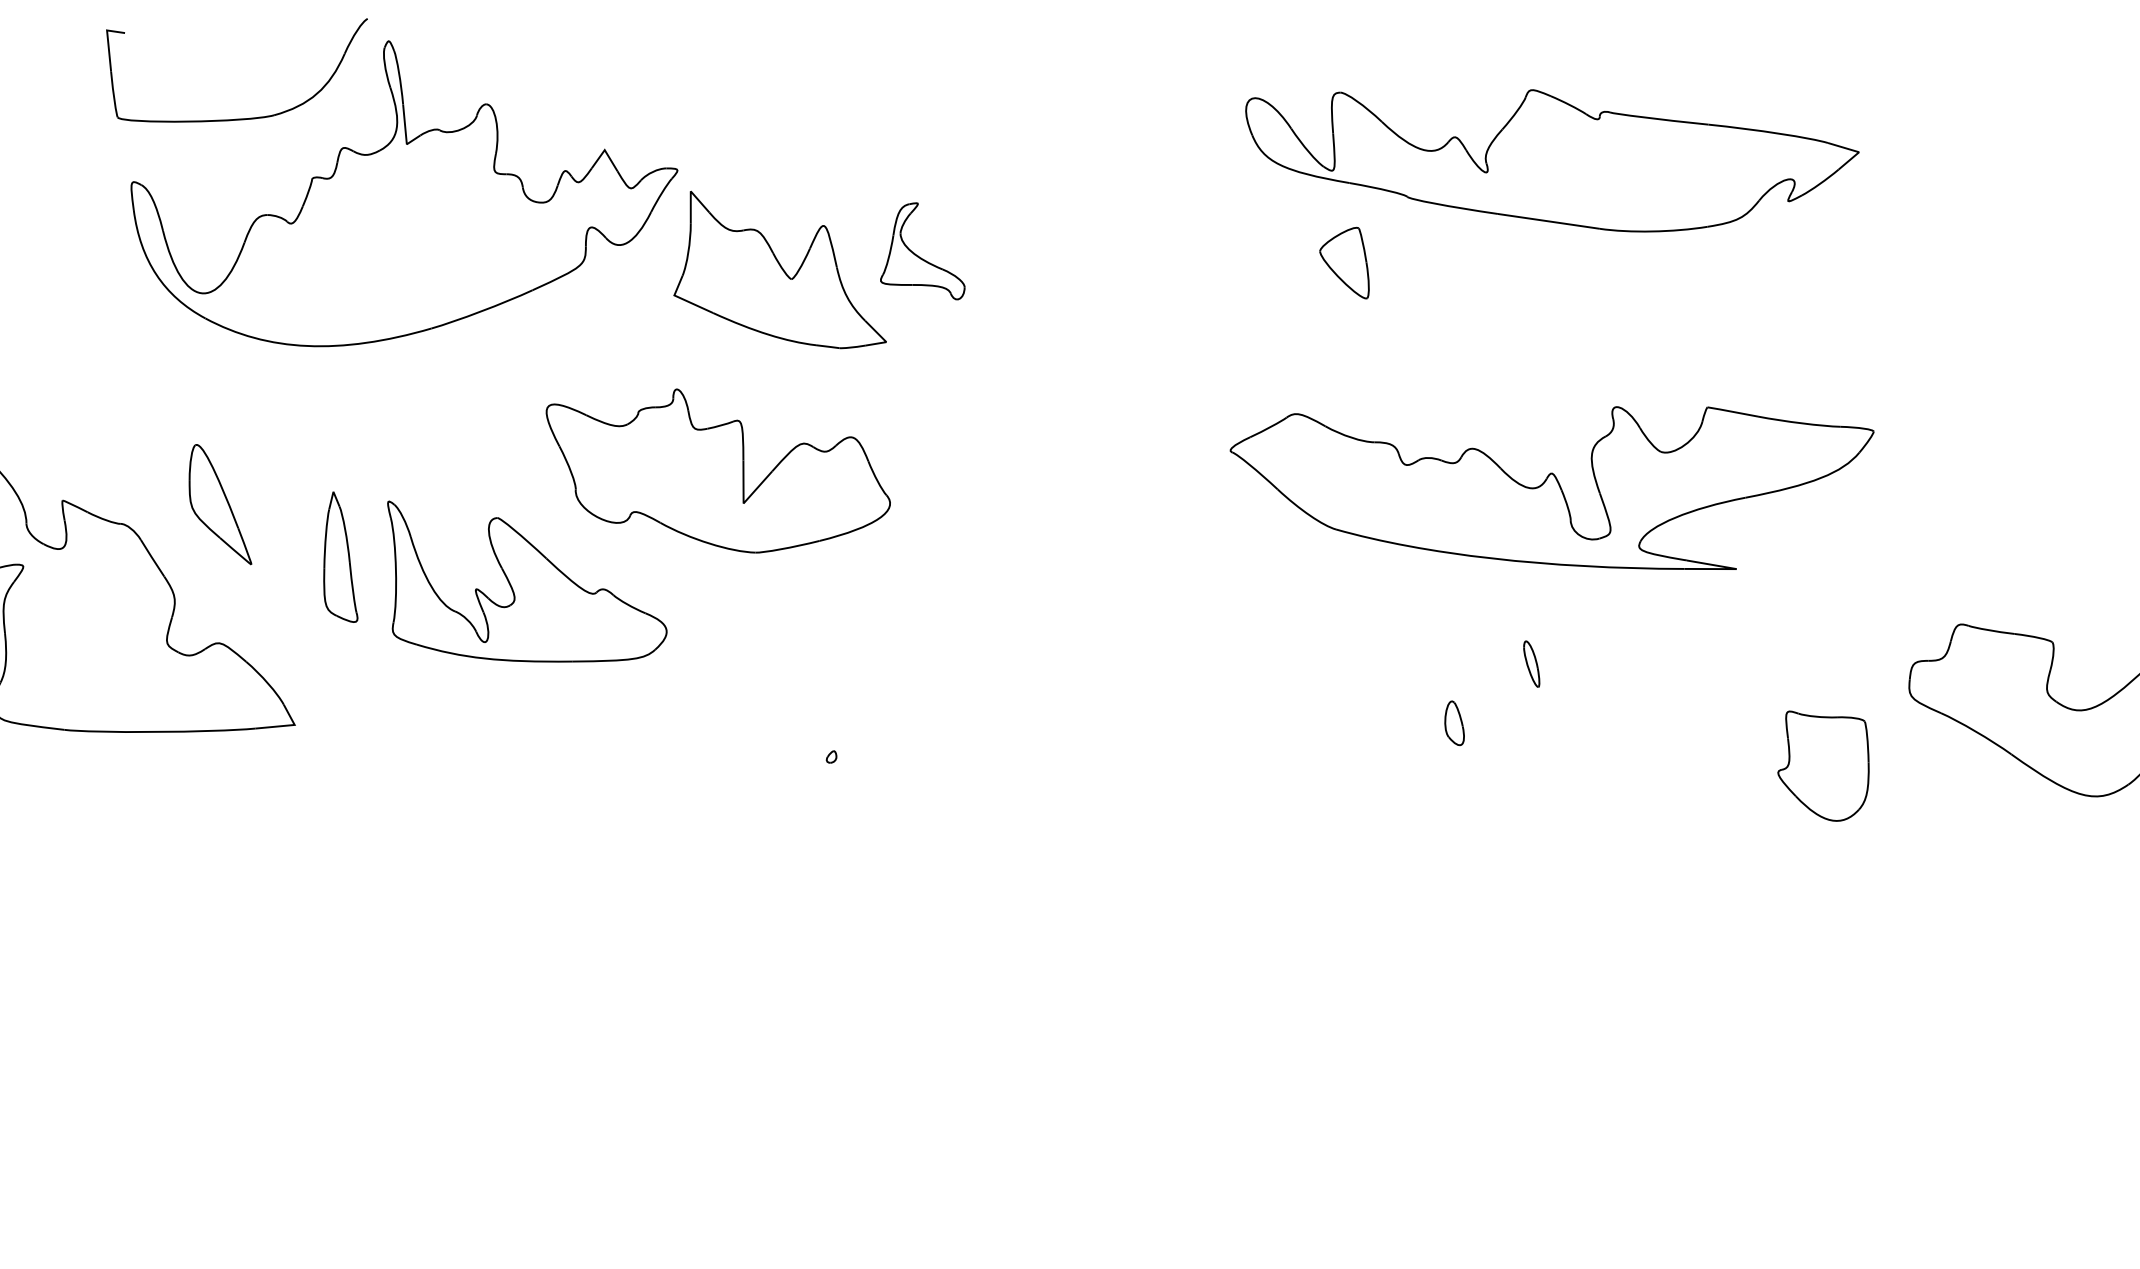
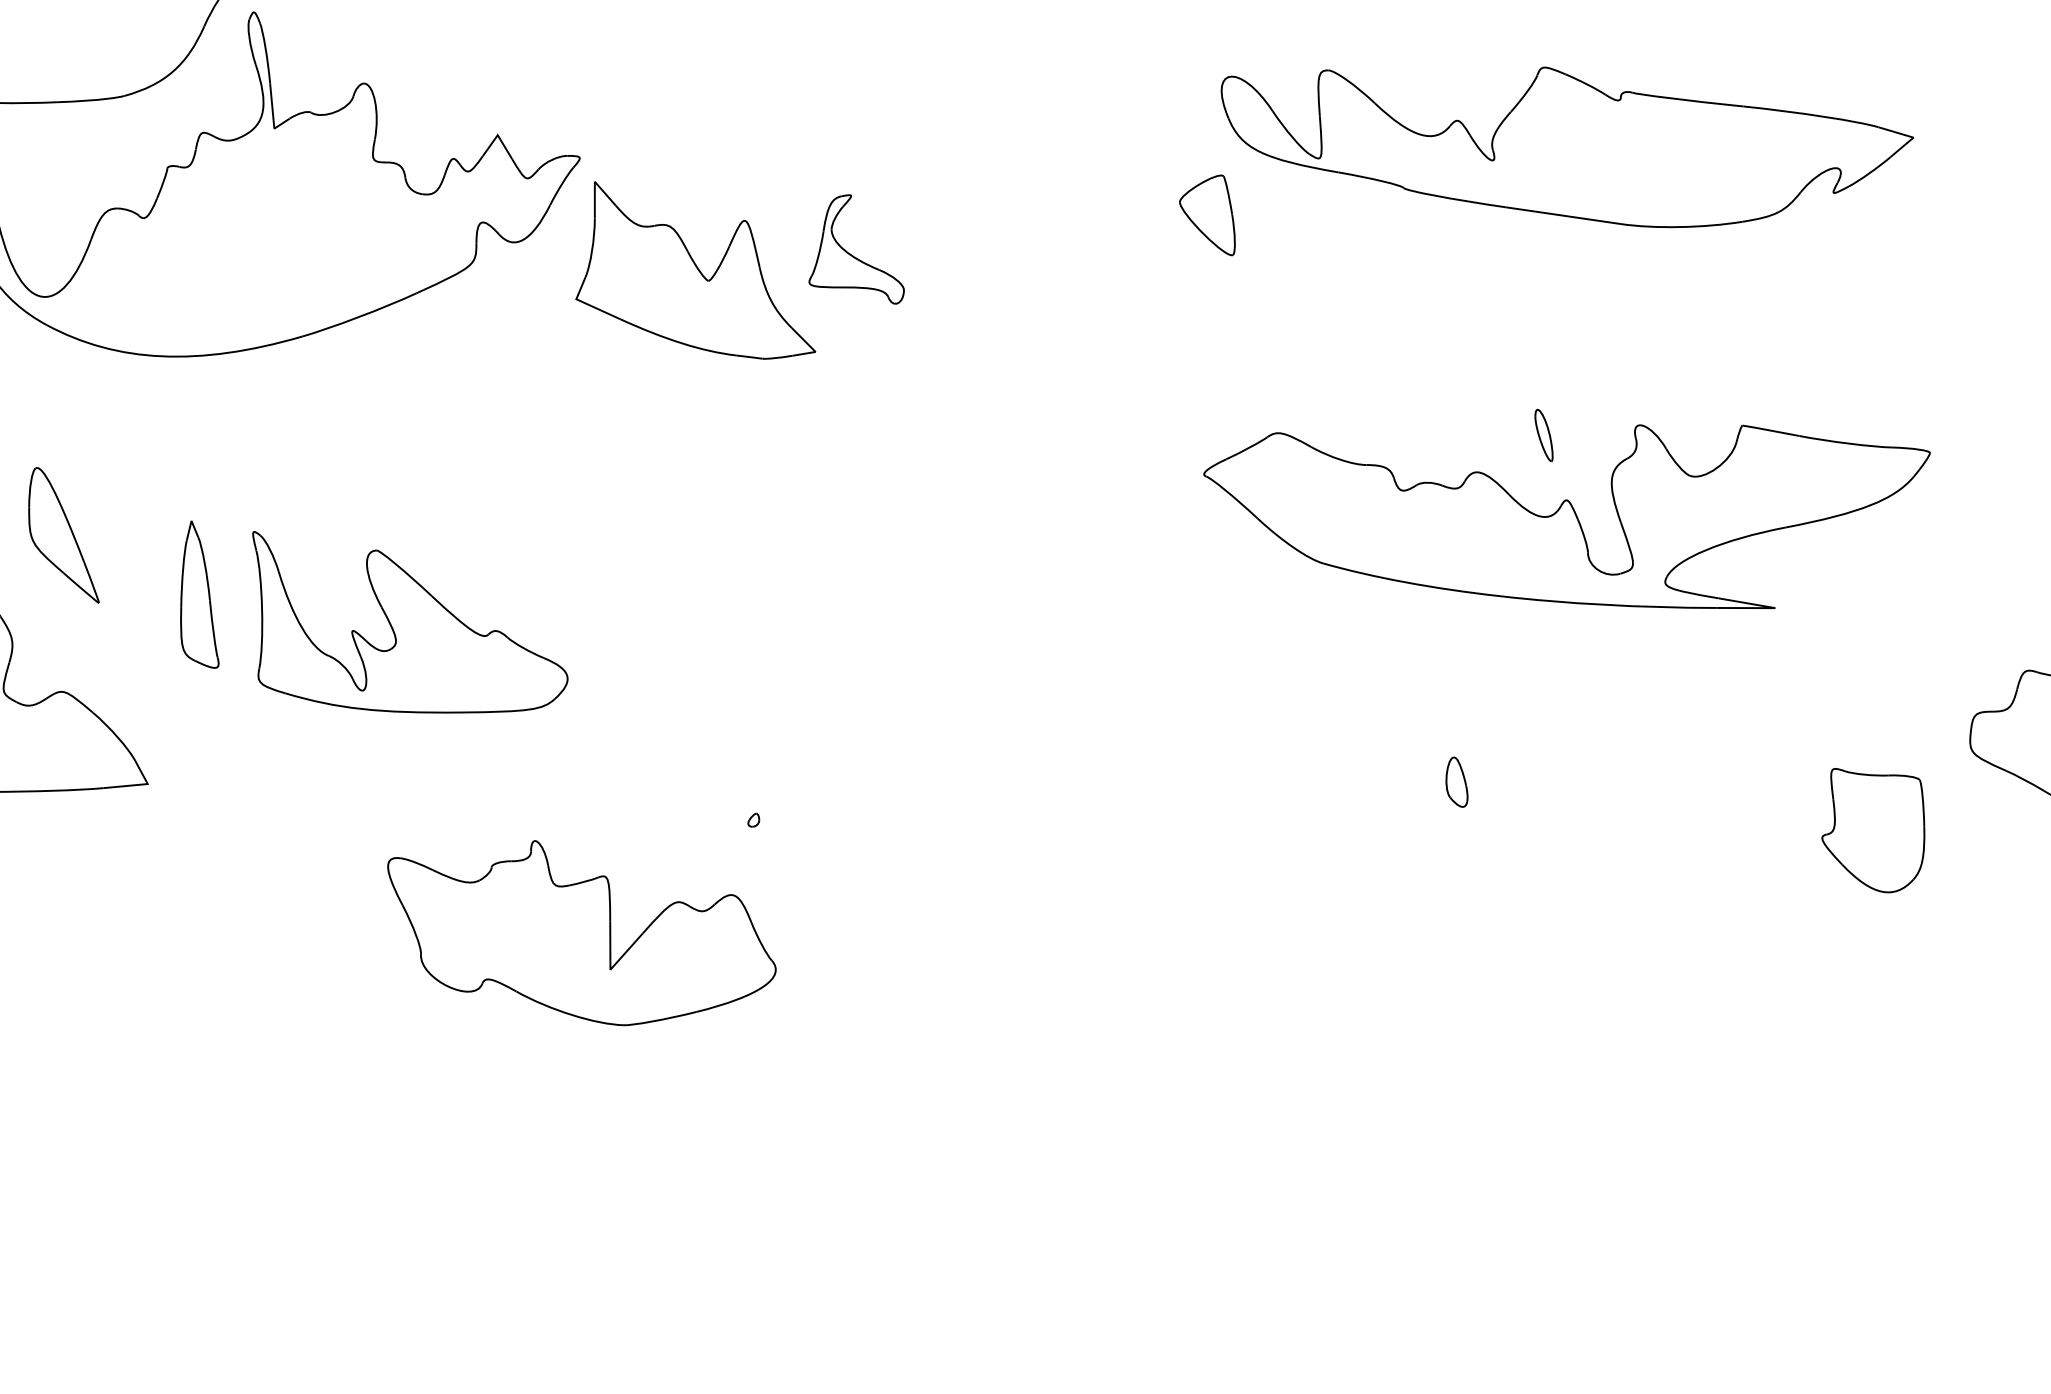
part: (1344, 262) -> (1207, 214), moved
part: (717, 470) -> (580, 932), moved
part: (1531, 663) -> (1543, 434), moved

